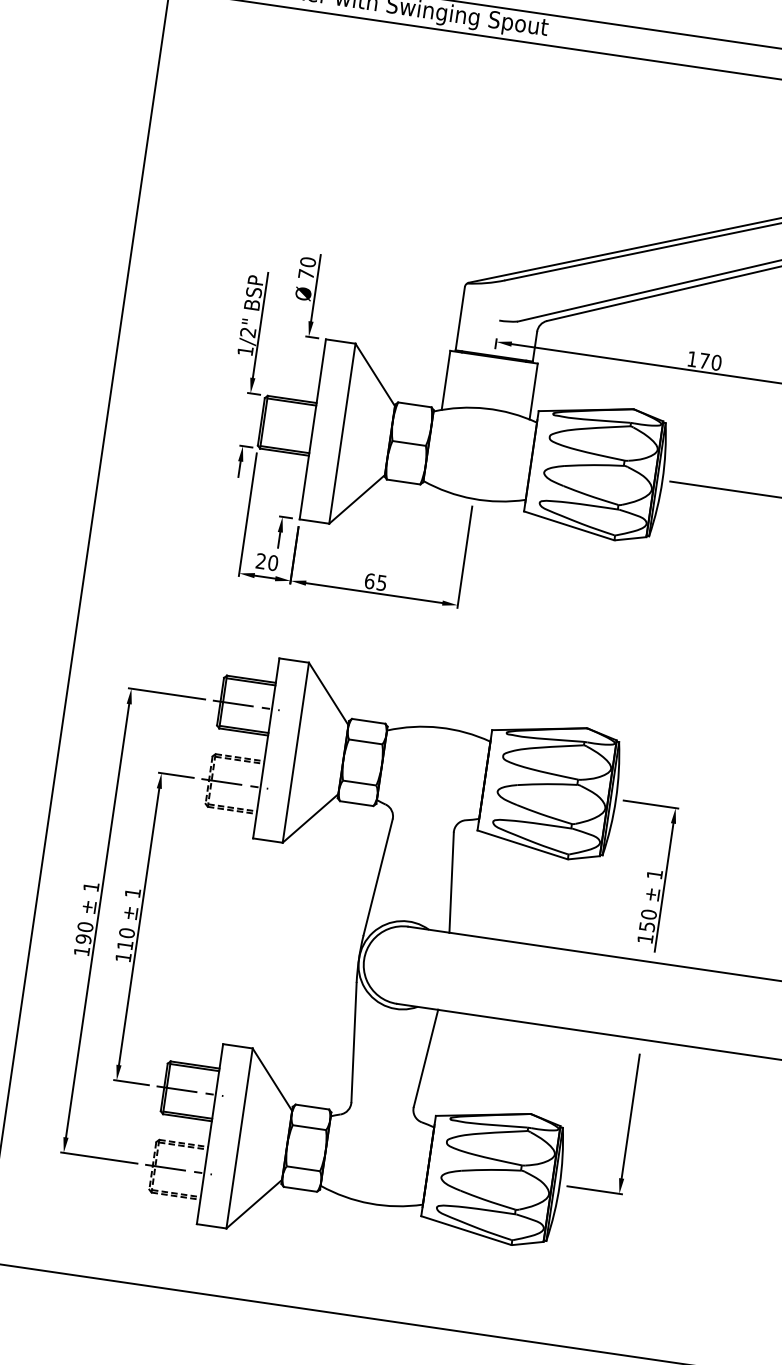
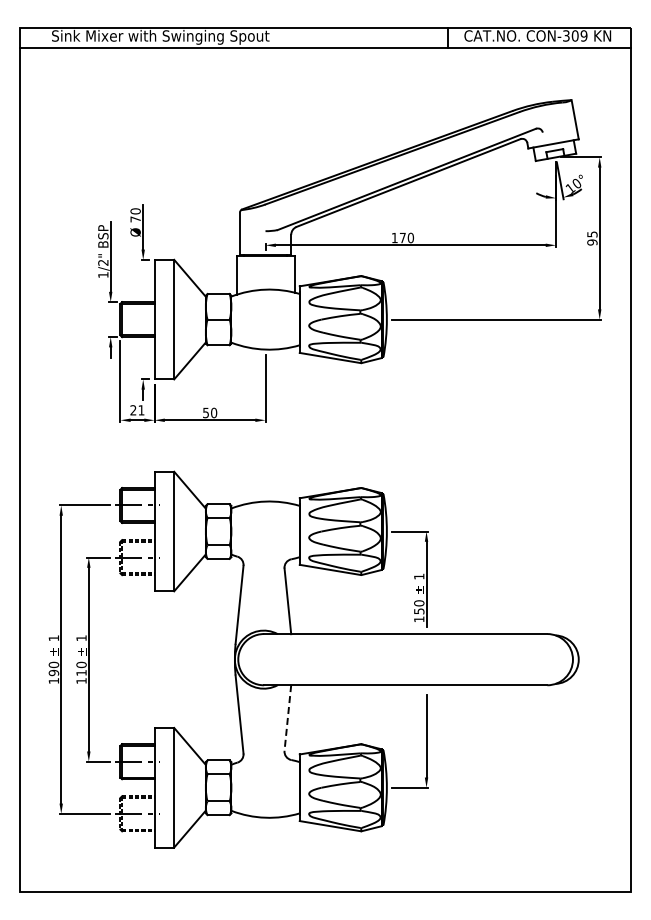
text: (273, 563) -> (141, 410), 20 -> 21
text: (376, 581) -> (210, 412), 65 -> 50
line: (425, 1057) -> (287, 717), solid -> dashed

